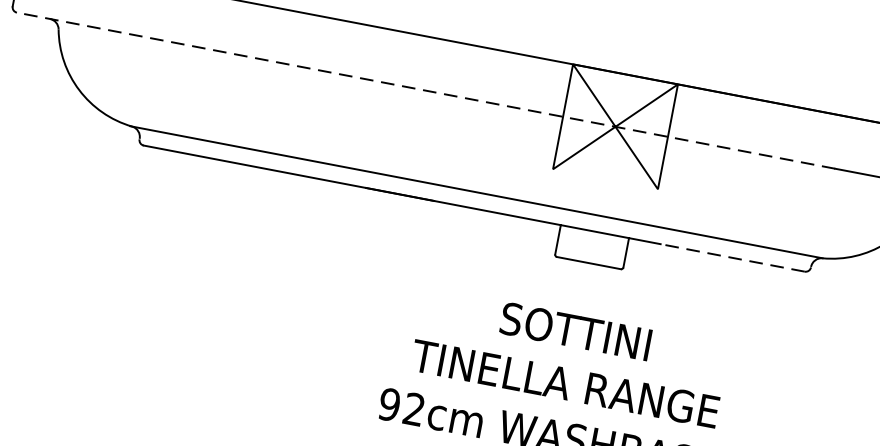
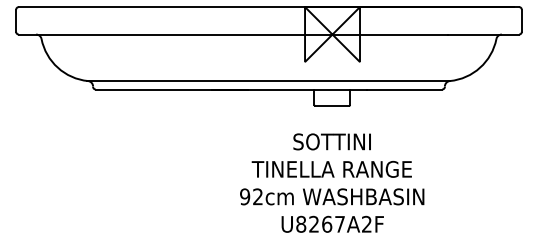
line: (424, 90) -> (232, 34), dashed -> solid
line: (732, 257) -> (404, 89), dashed -> solid

